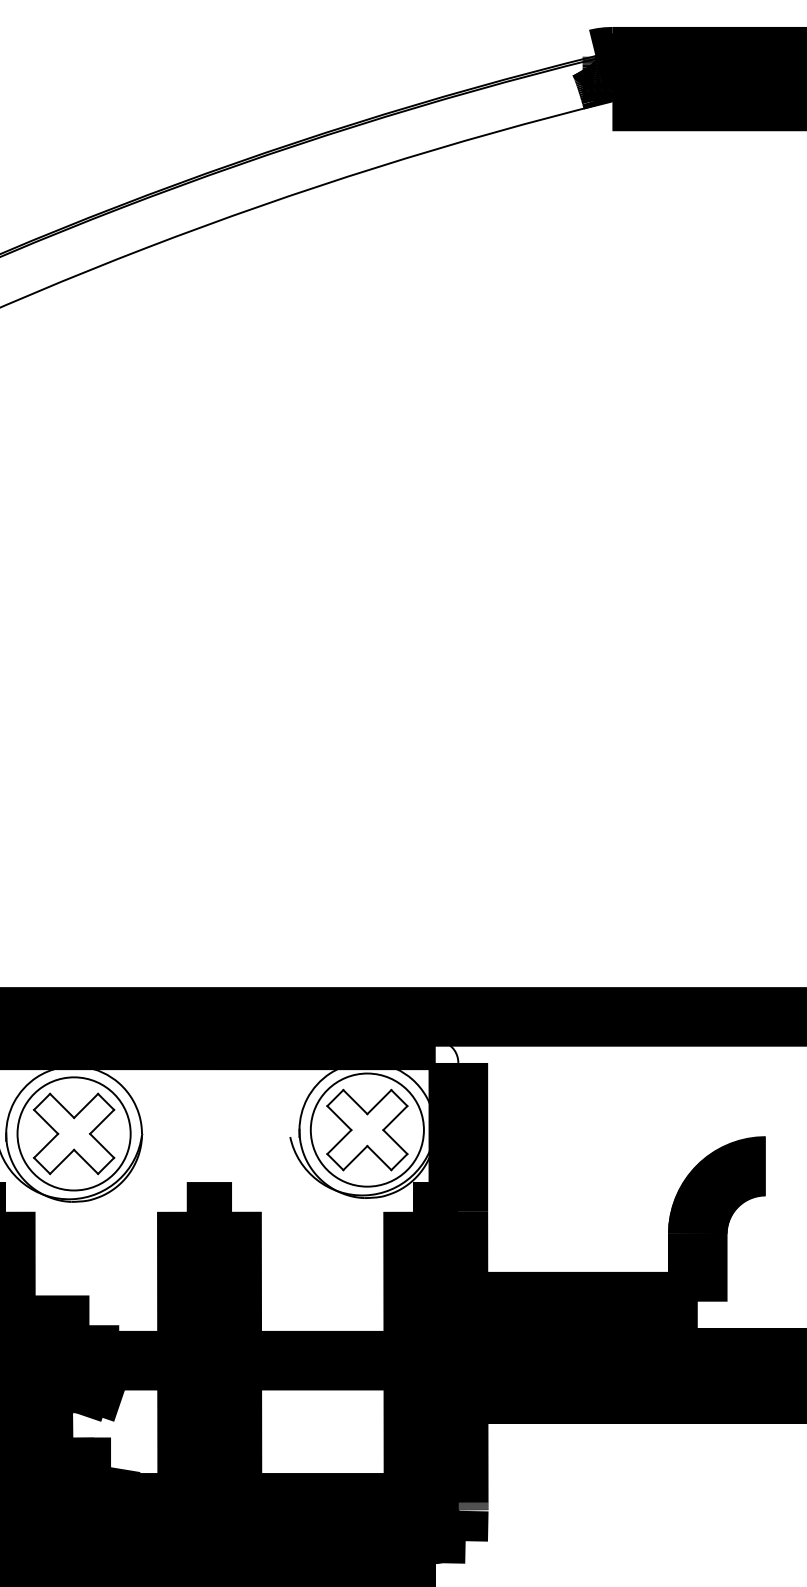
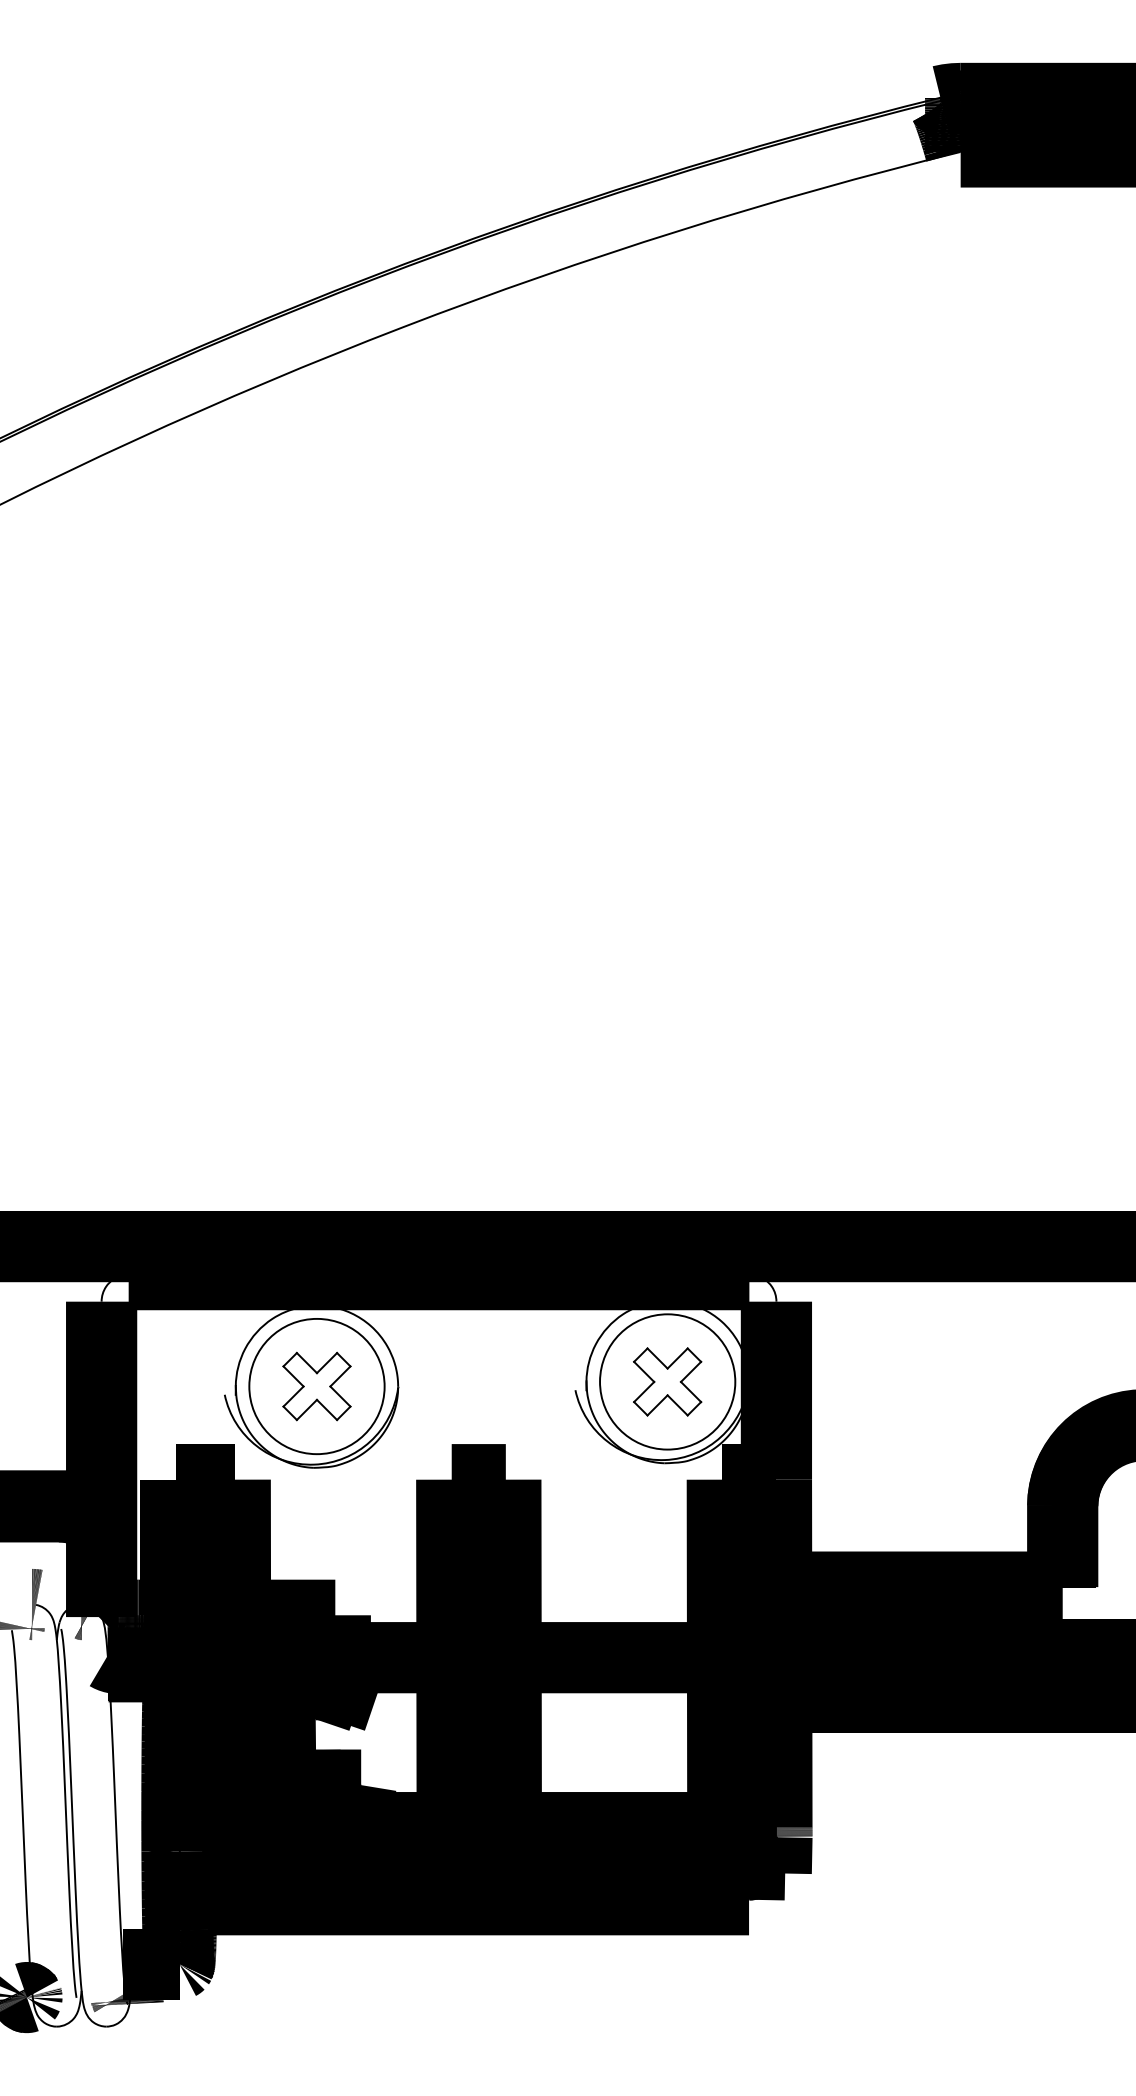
part: (367, 1129) -> (667, 1381), size x0.7
part: (73, 1133) -> (316, 1386), size x0.7

